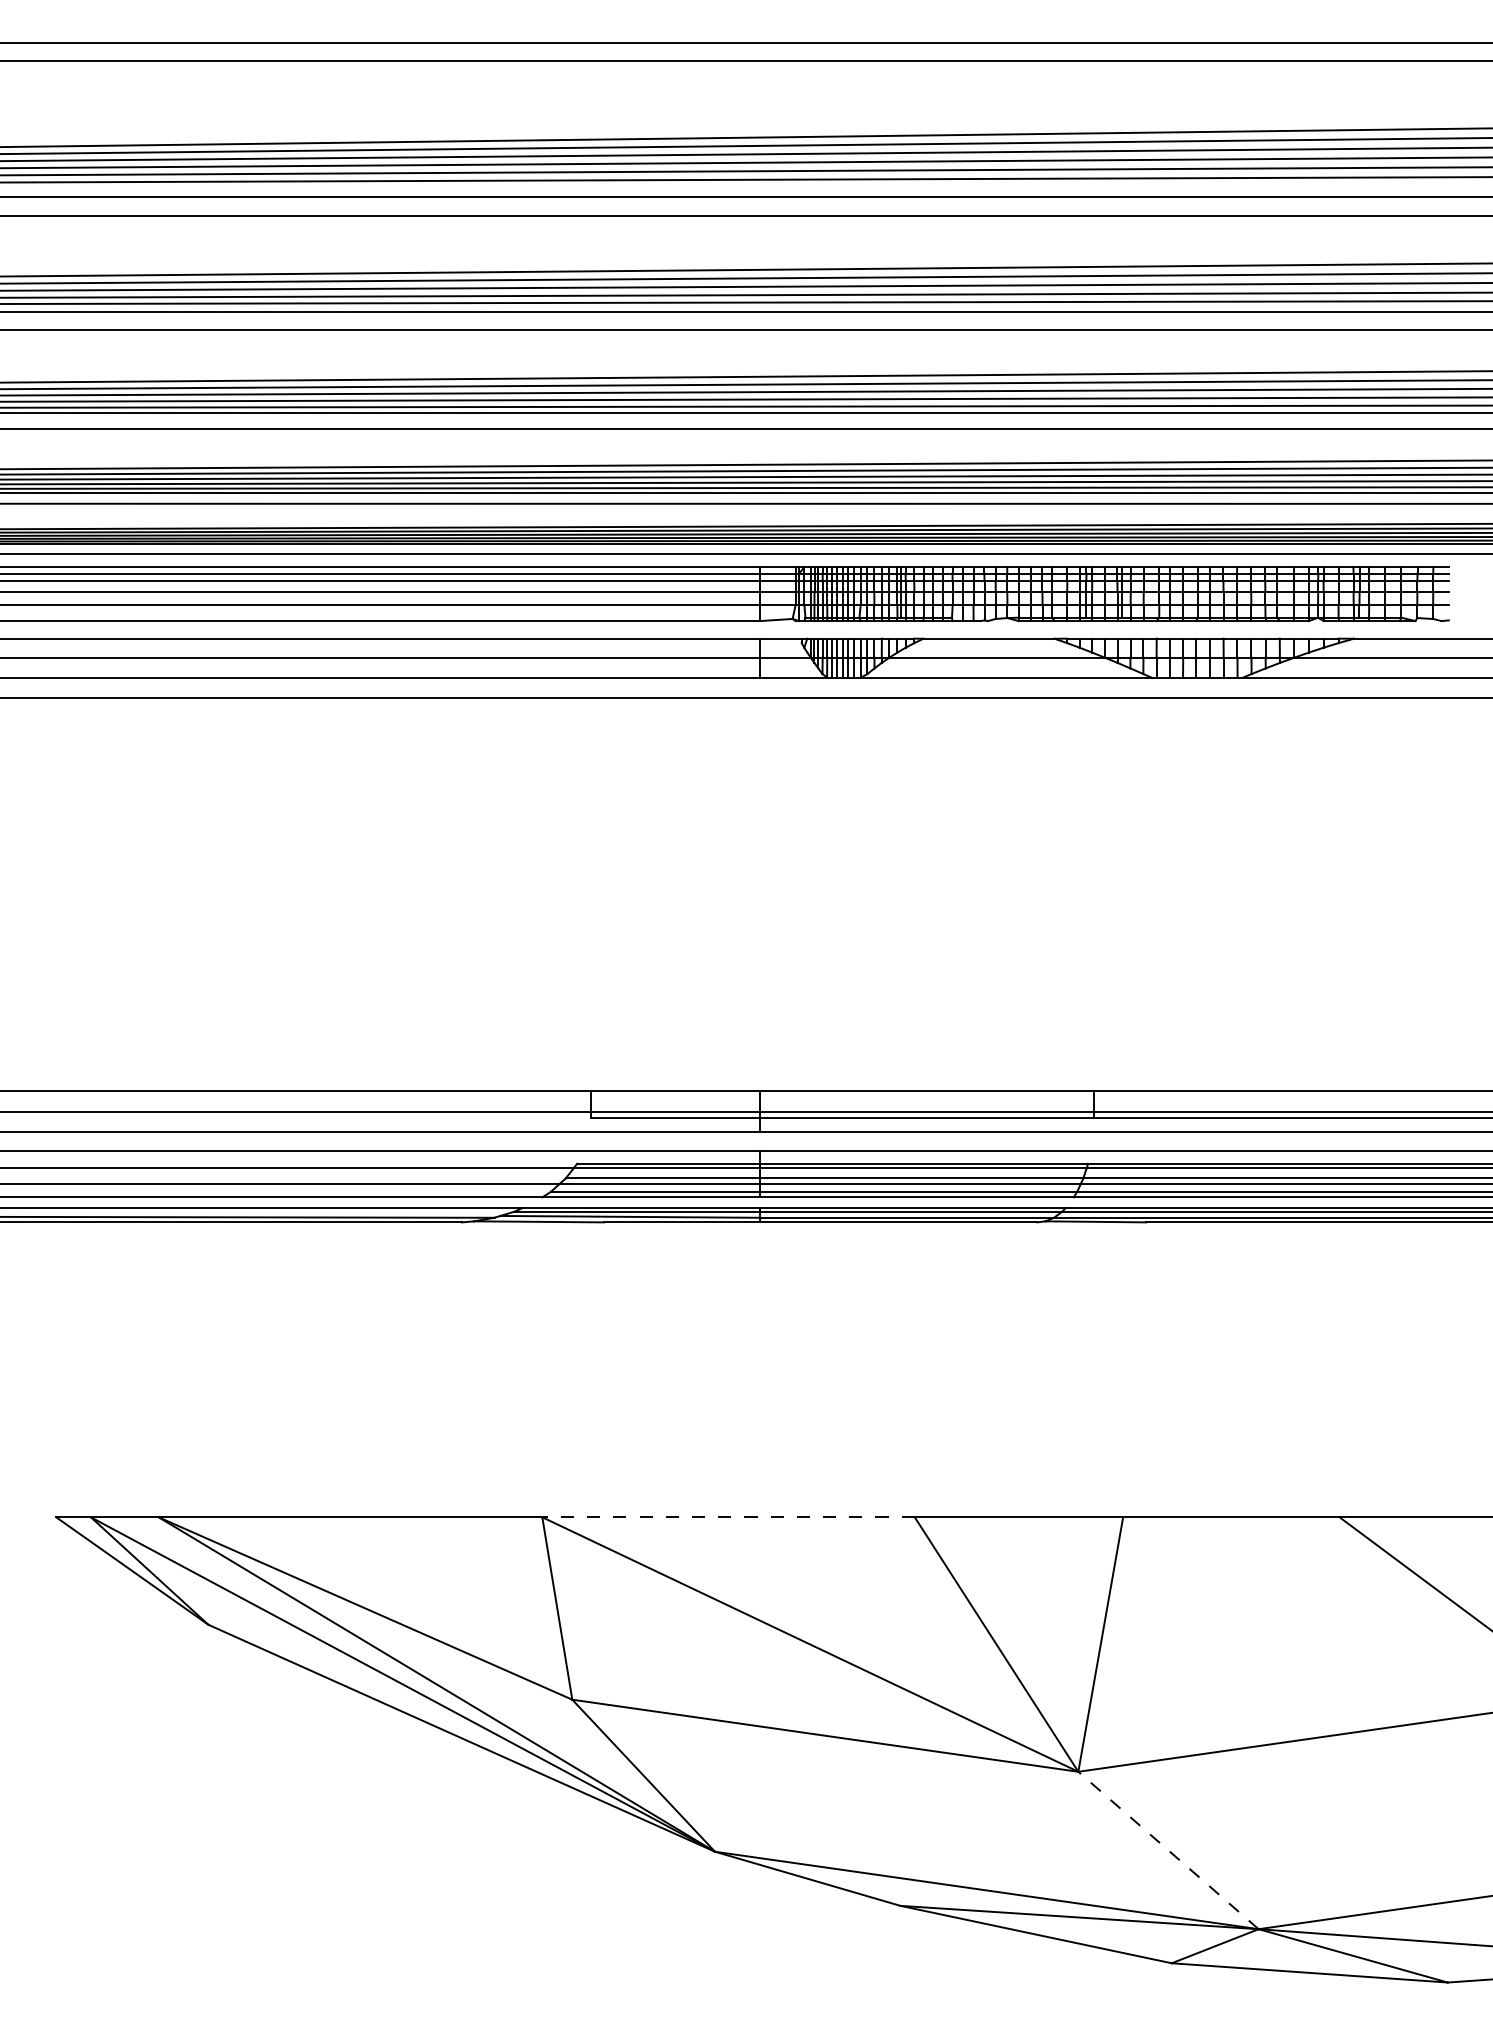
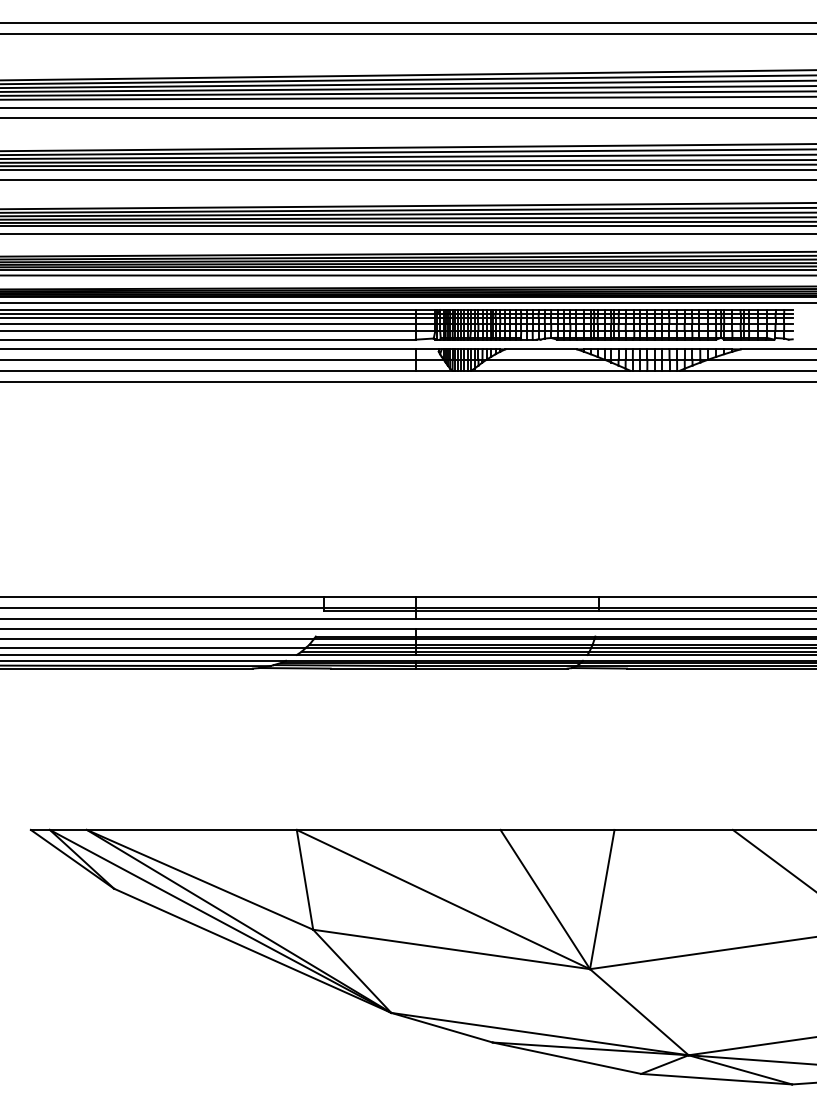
line: (728, 1516) -> (398, 829), dashed -> solid
line: (1166, 1849) -> (638, 1011), dashed -> solid

